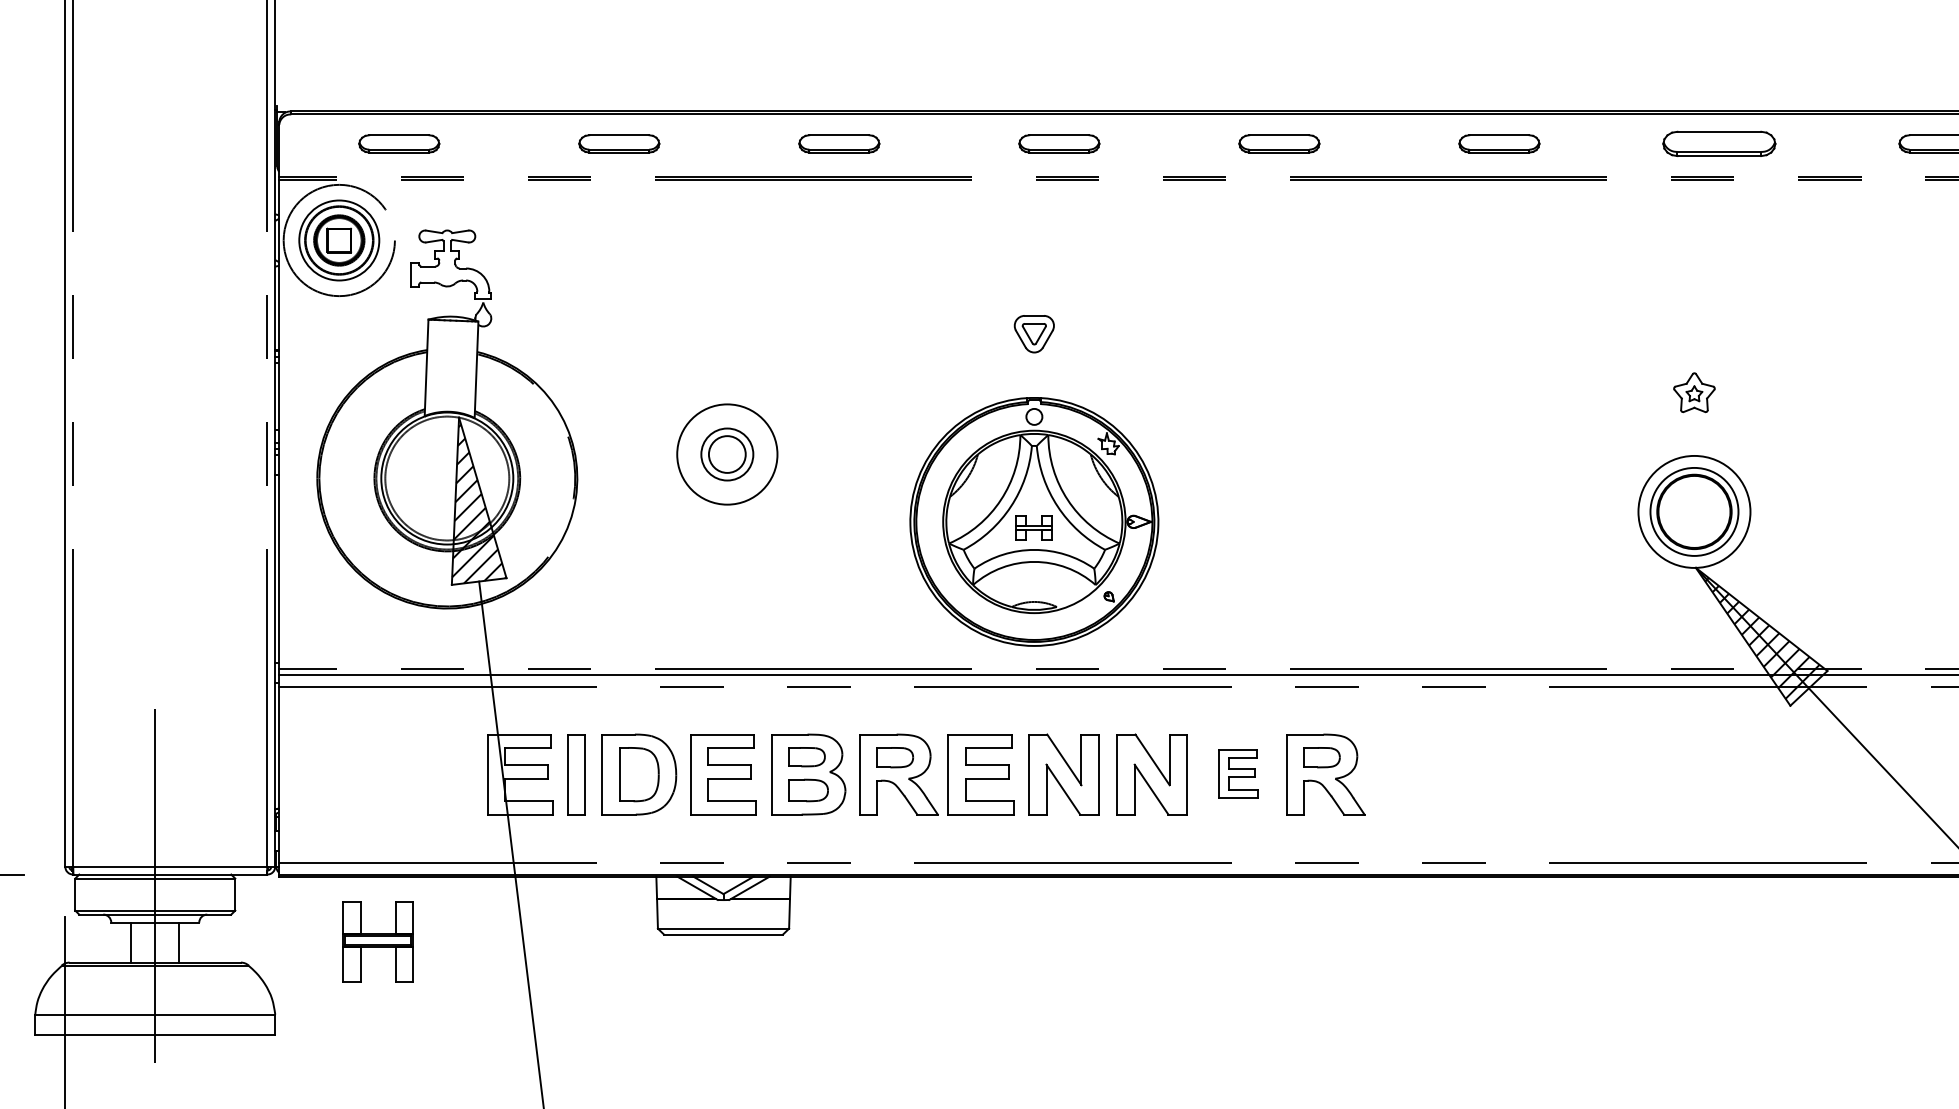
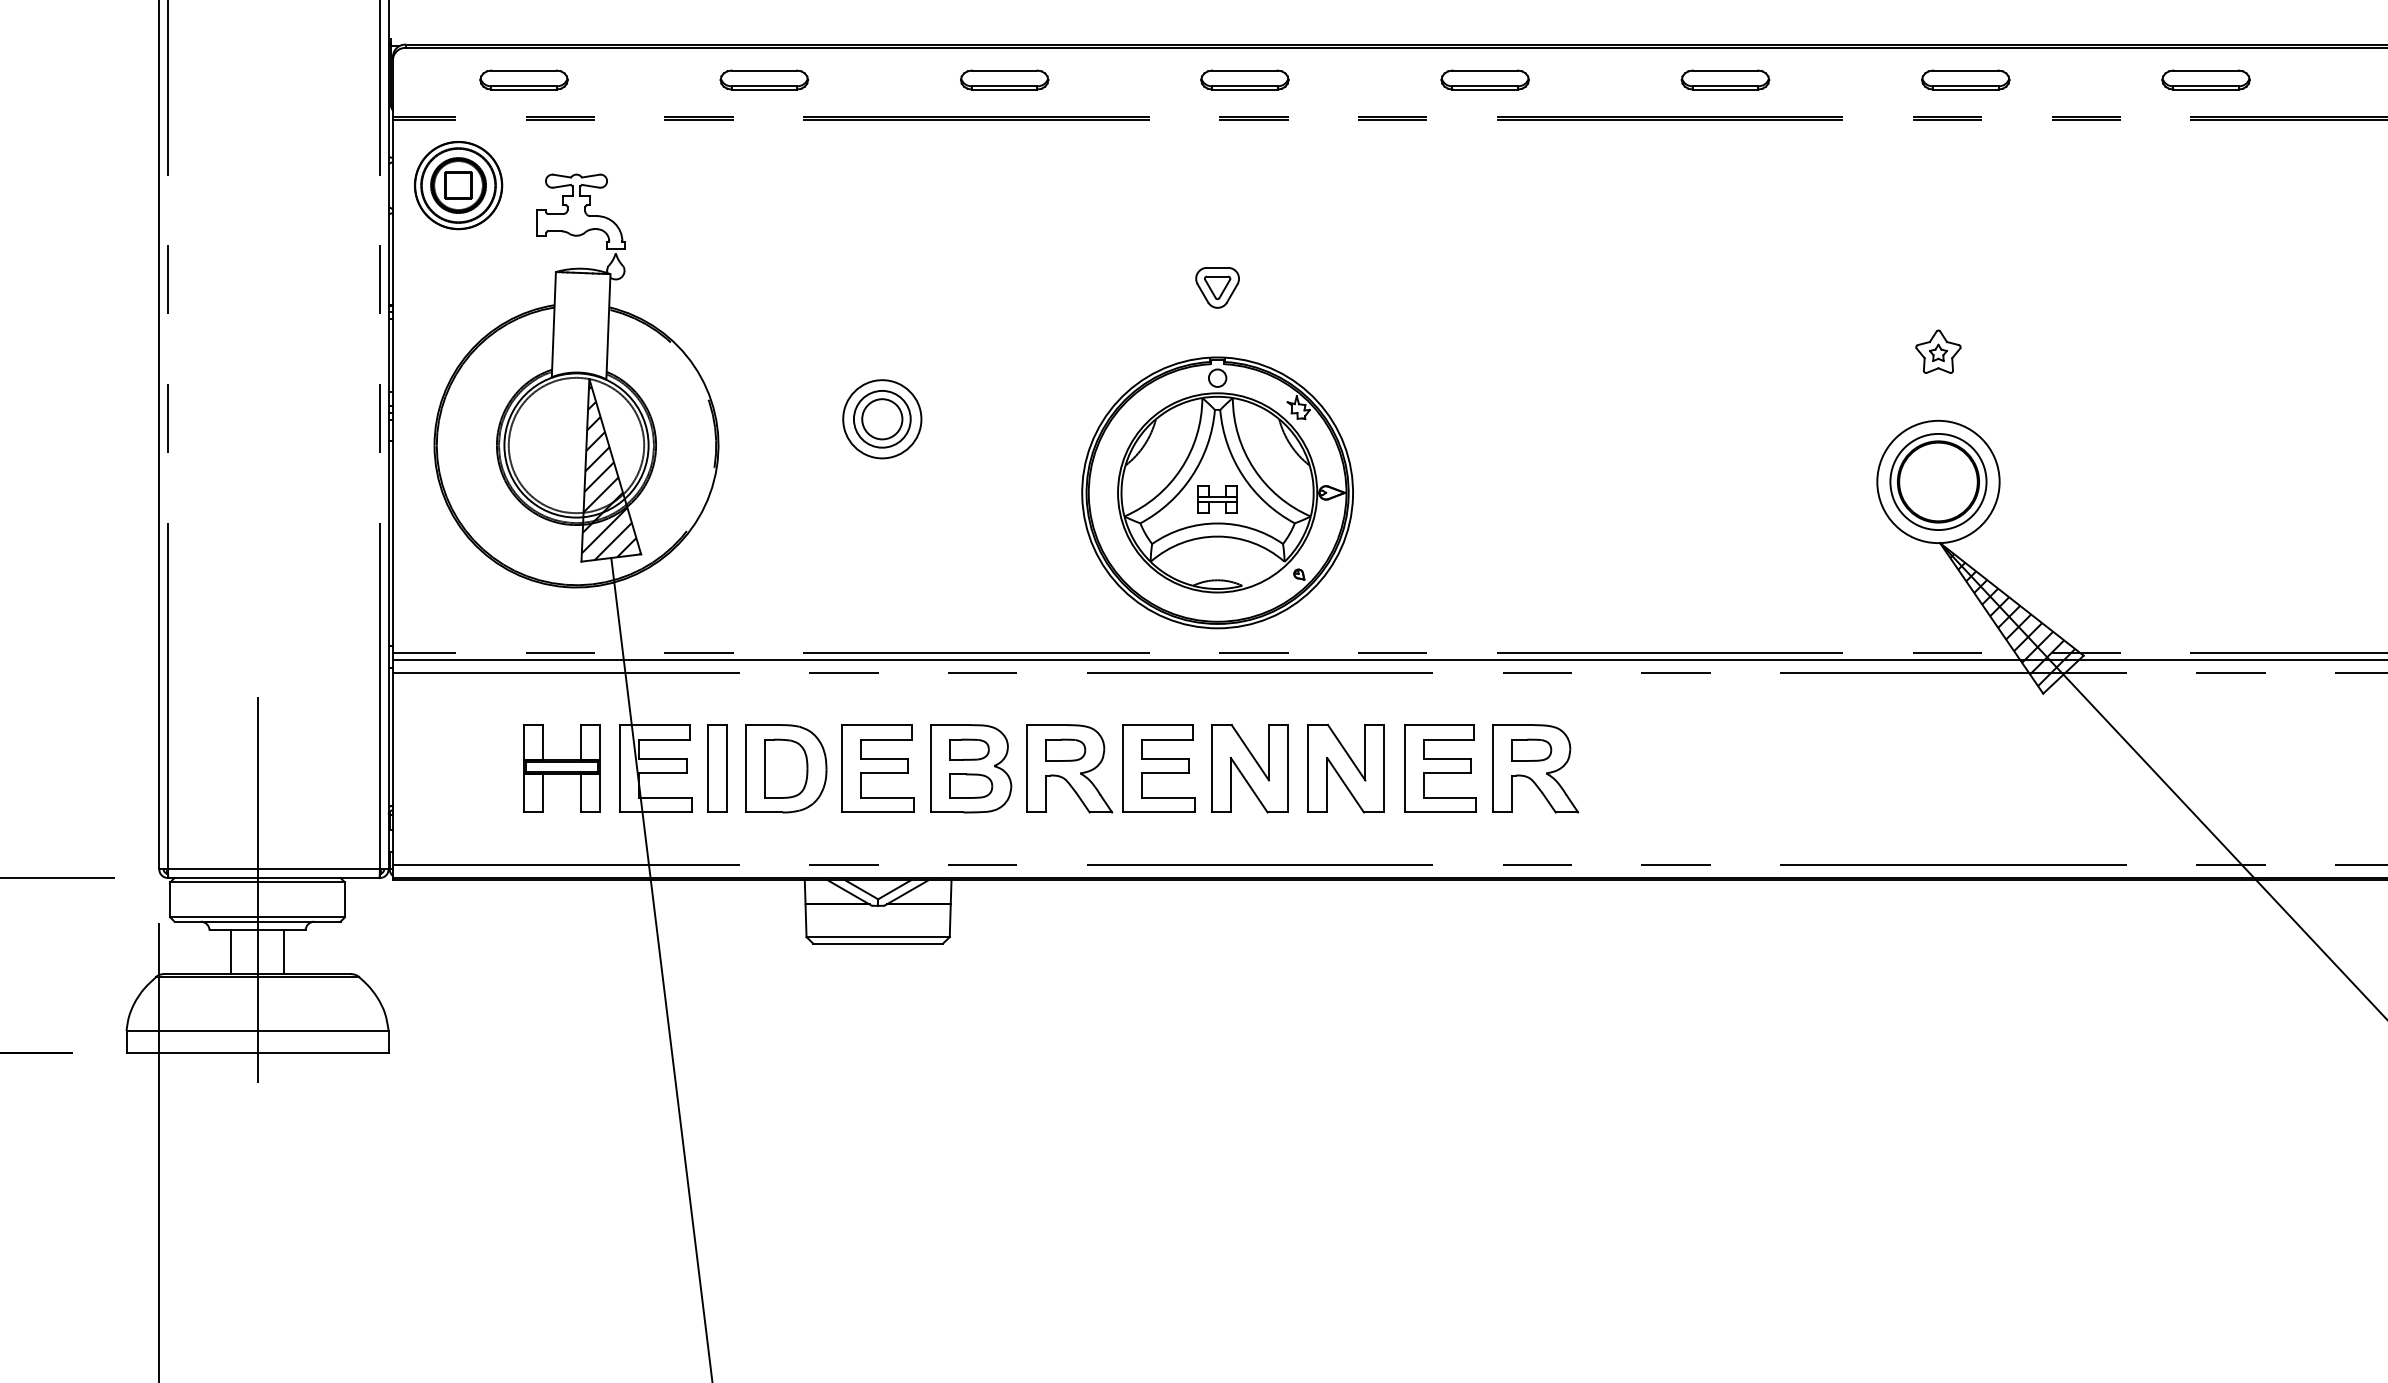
part: (1719, 143) -> (1965, 79), size x0.71
circle: (339, 240) -> (458, 185), size x0.71
circle: (727, 454) -> (882, 419), size x0.71
part: (1238, 774) -> (1440, 768), size x1.67
part: (377, 941) -> (561, 768), moved

